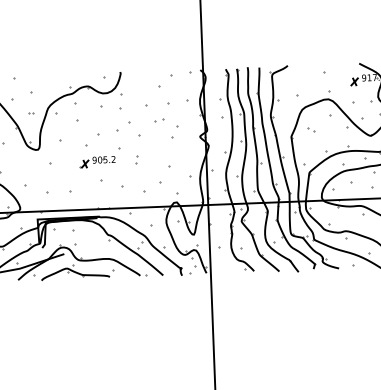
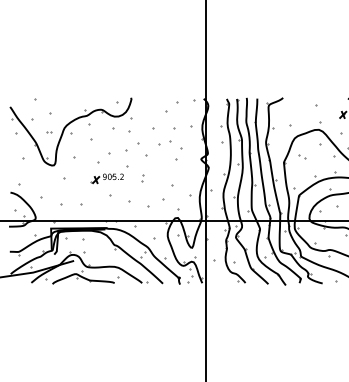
part: (158, 119) -> (164, 142), size x1.6

